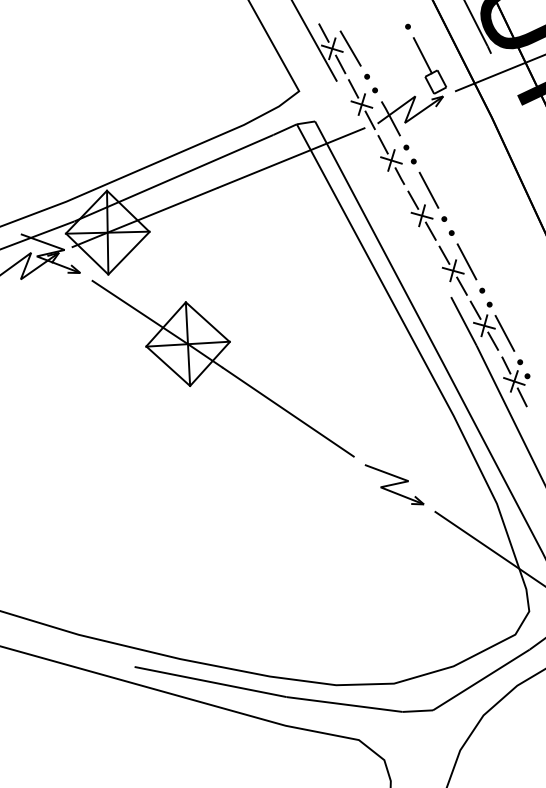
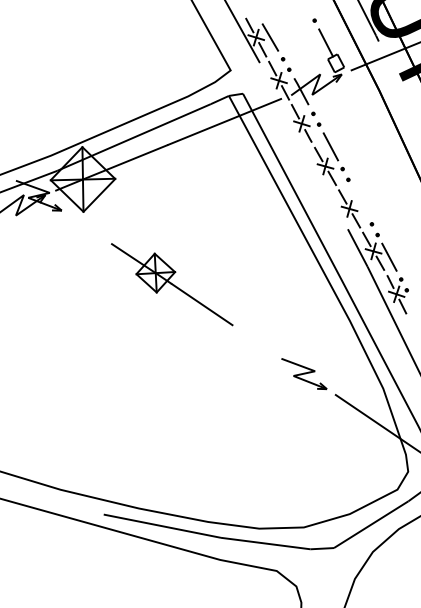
line: (467, 261) -> (360, 201), removed
part: (222, 368) -> (171, 284), size x0.6

